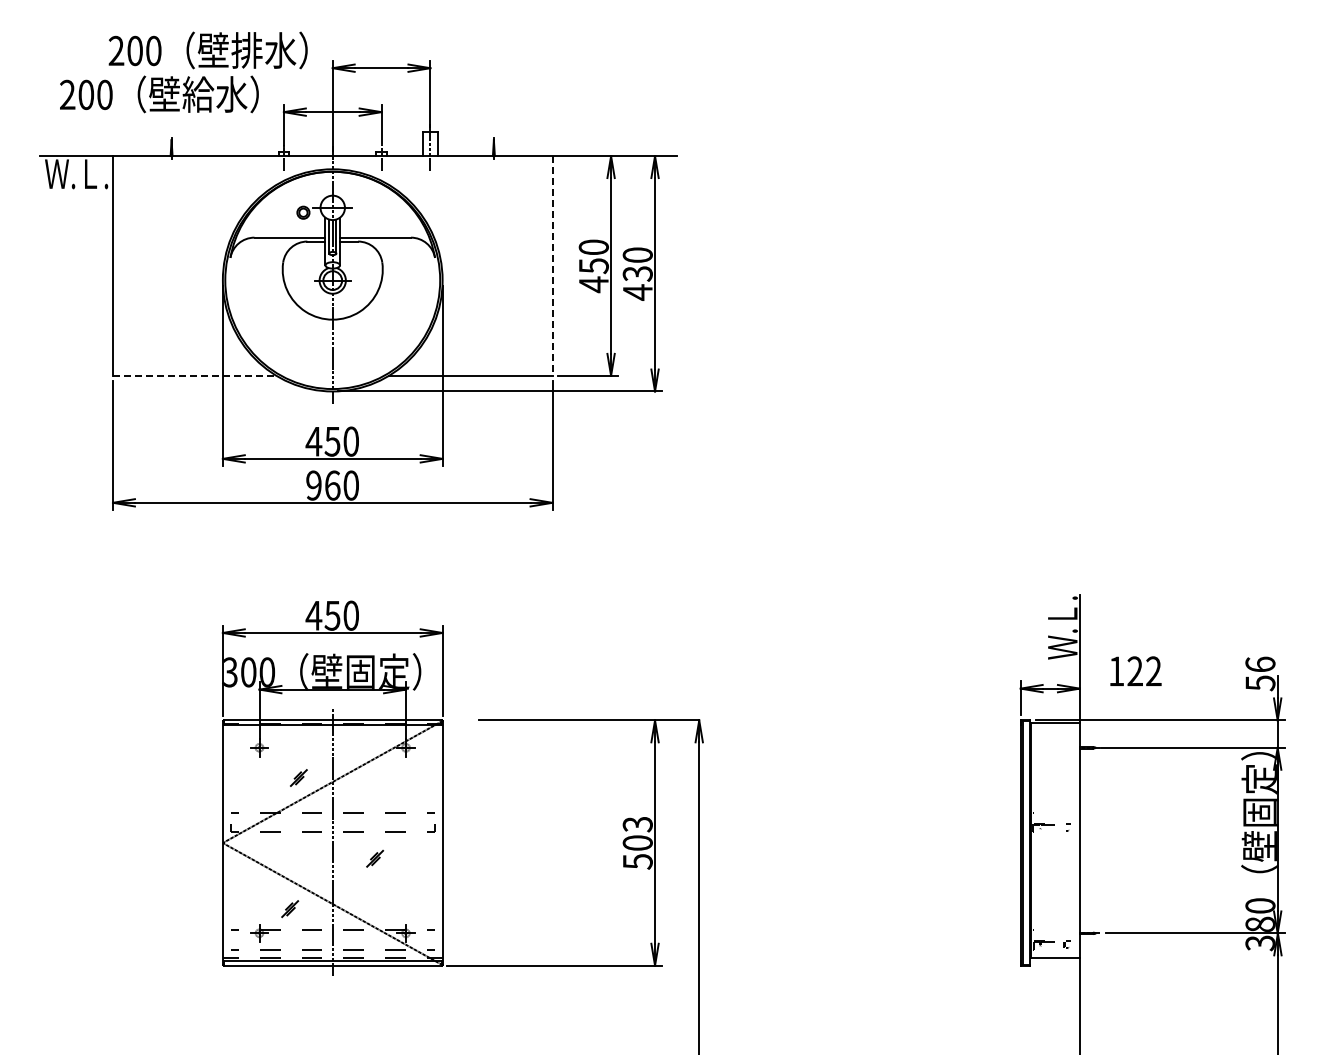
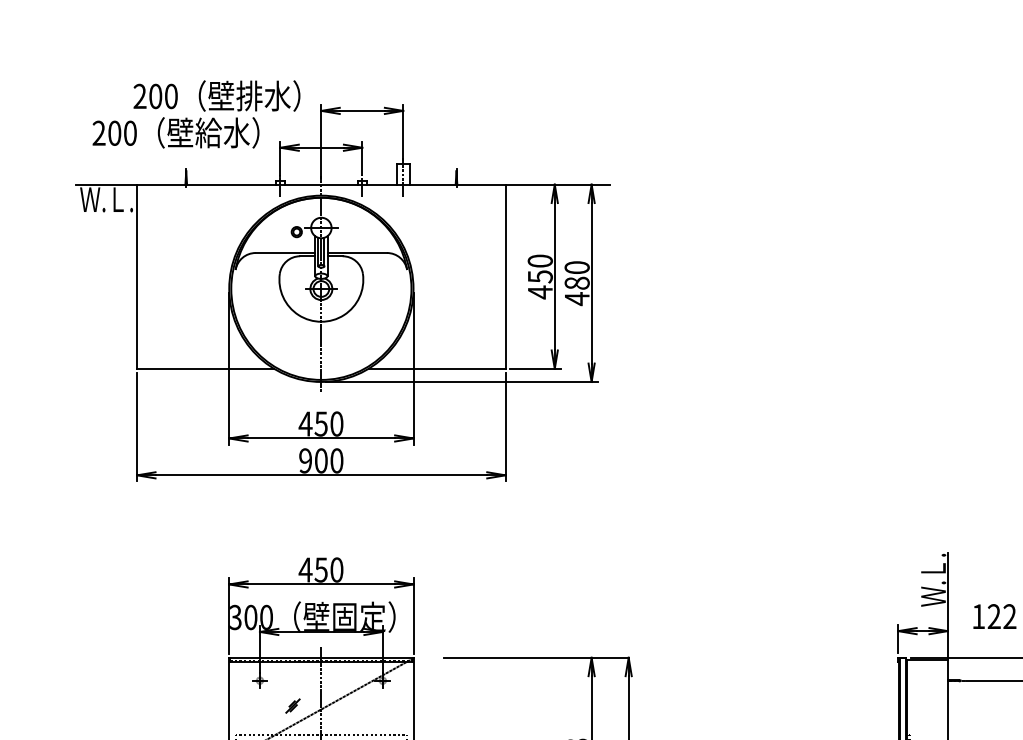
line: (552, 265) -> (505, 276), dashed -> solid
text: (637, 273) -> (576, 283), 430 -> 480
line: (194, 375) -> (205, 368), dashed -> solid
text: (332, 485) -> (321, 460), 960 -> 900

